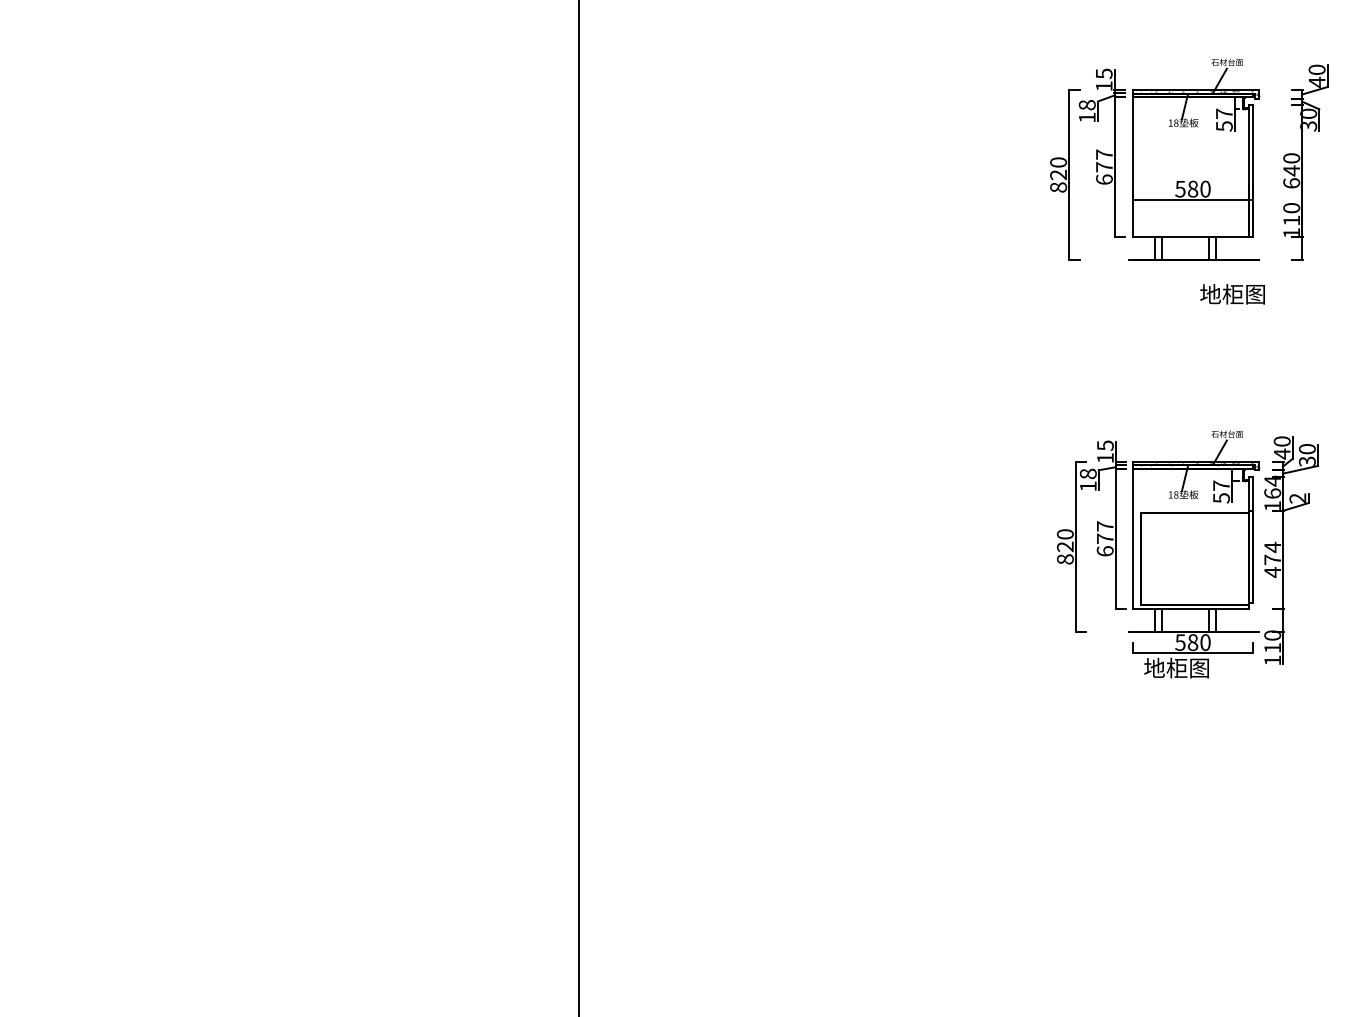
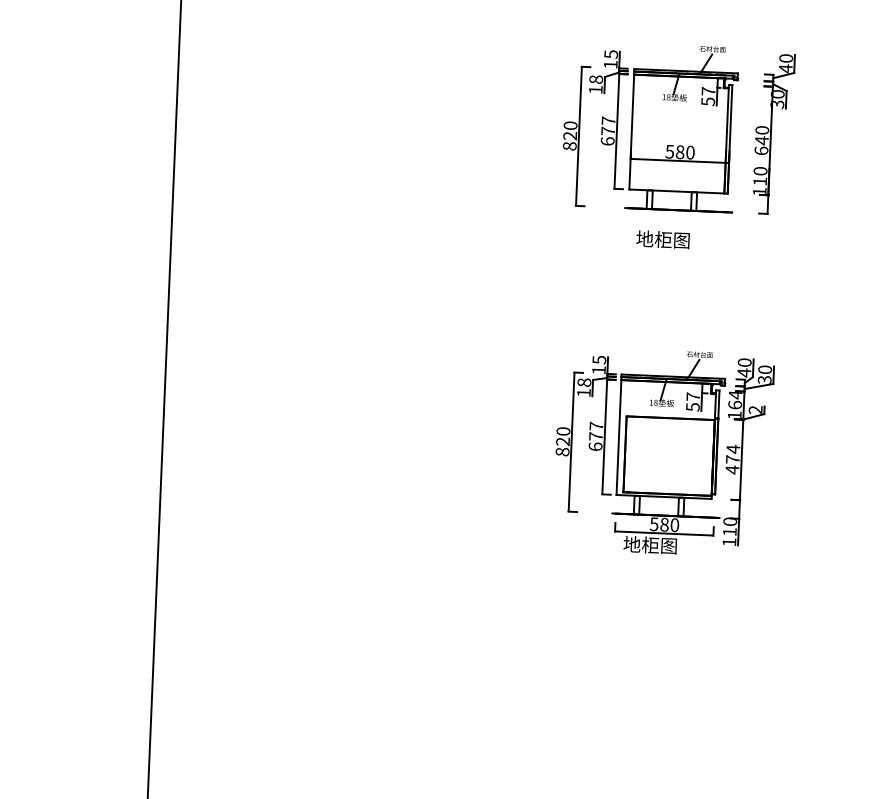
text: (1232, 294) -> (662, 239), moved

